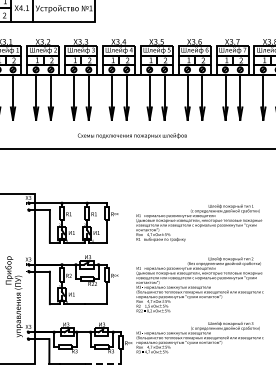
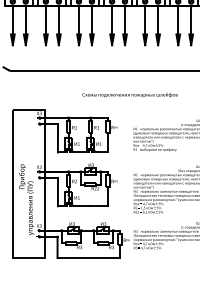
text: (131, 135) -> (129, 94), moved
line: (103, 363) -> (104, 258), dashed -> solid

